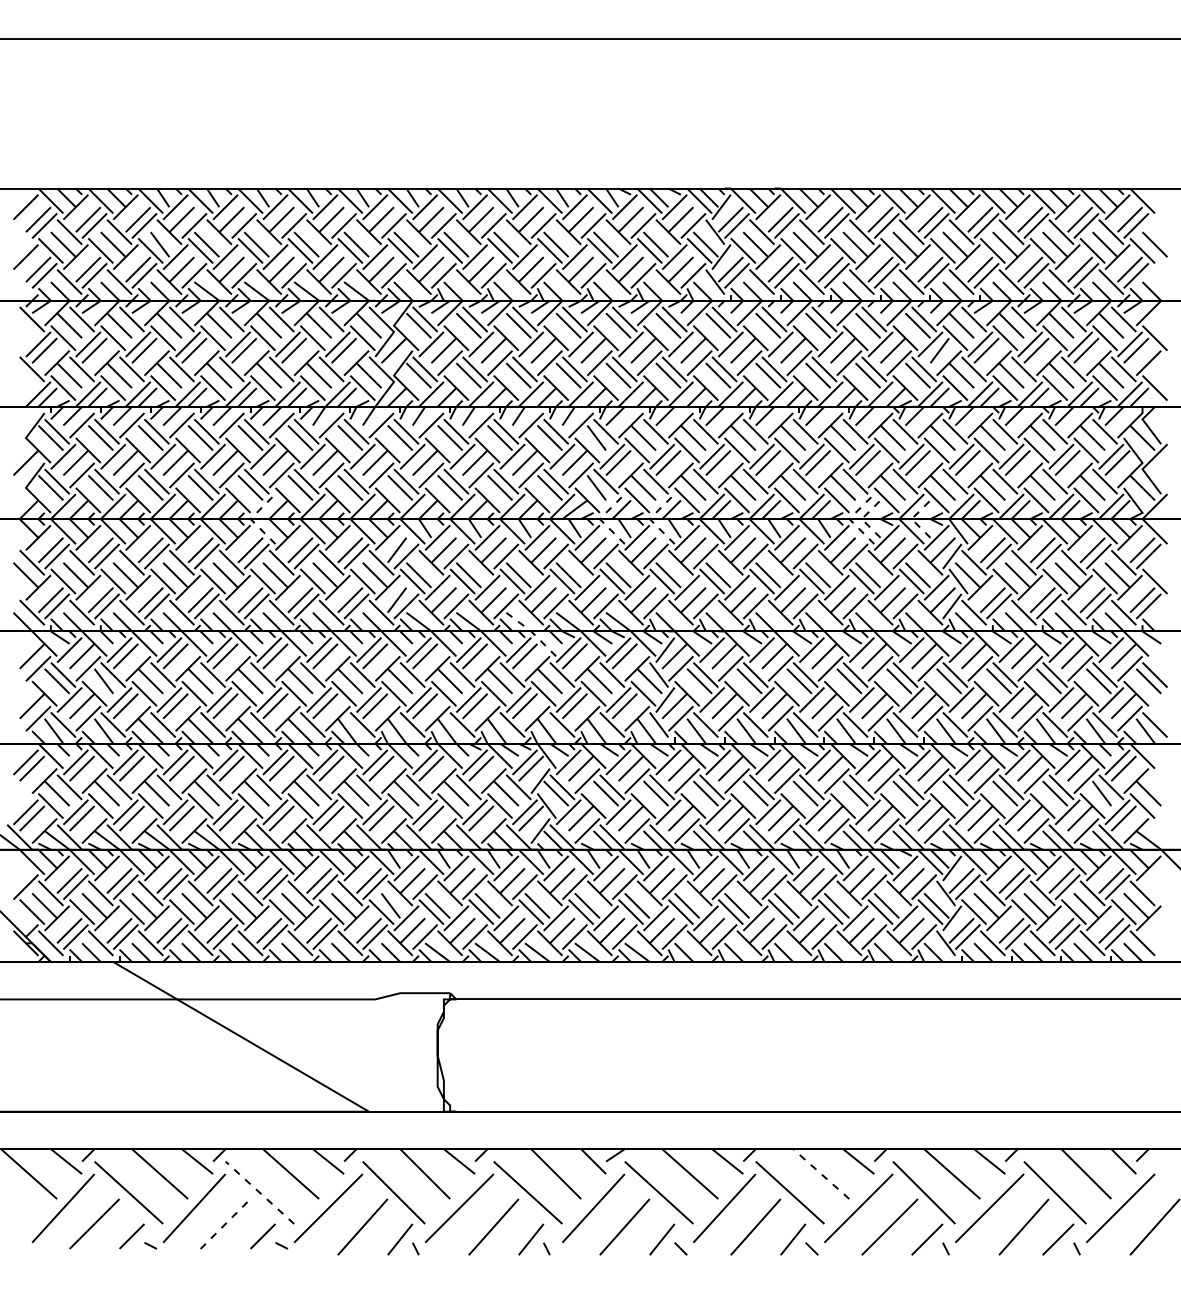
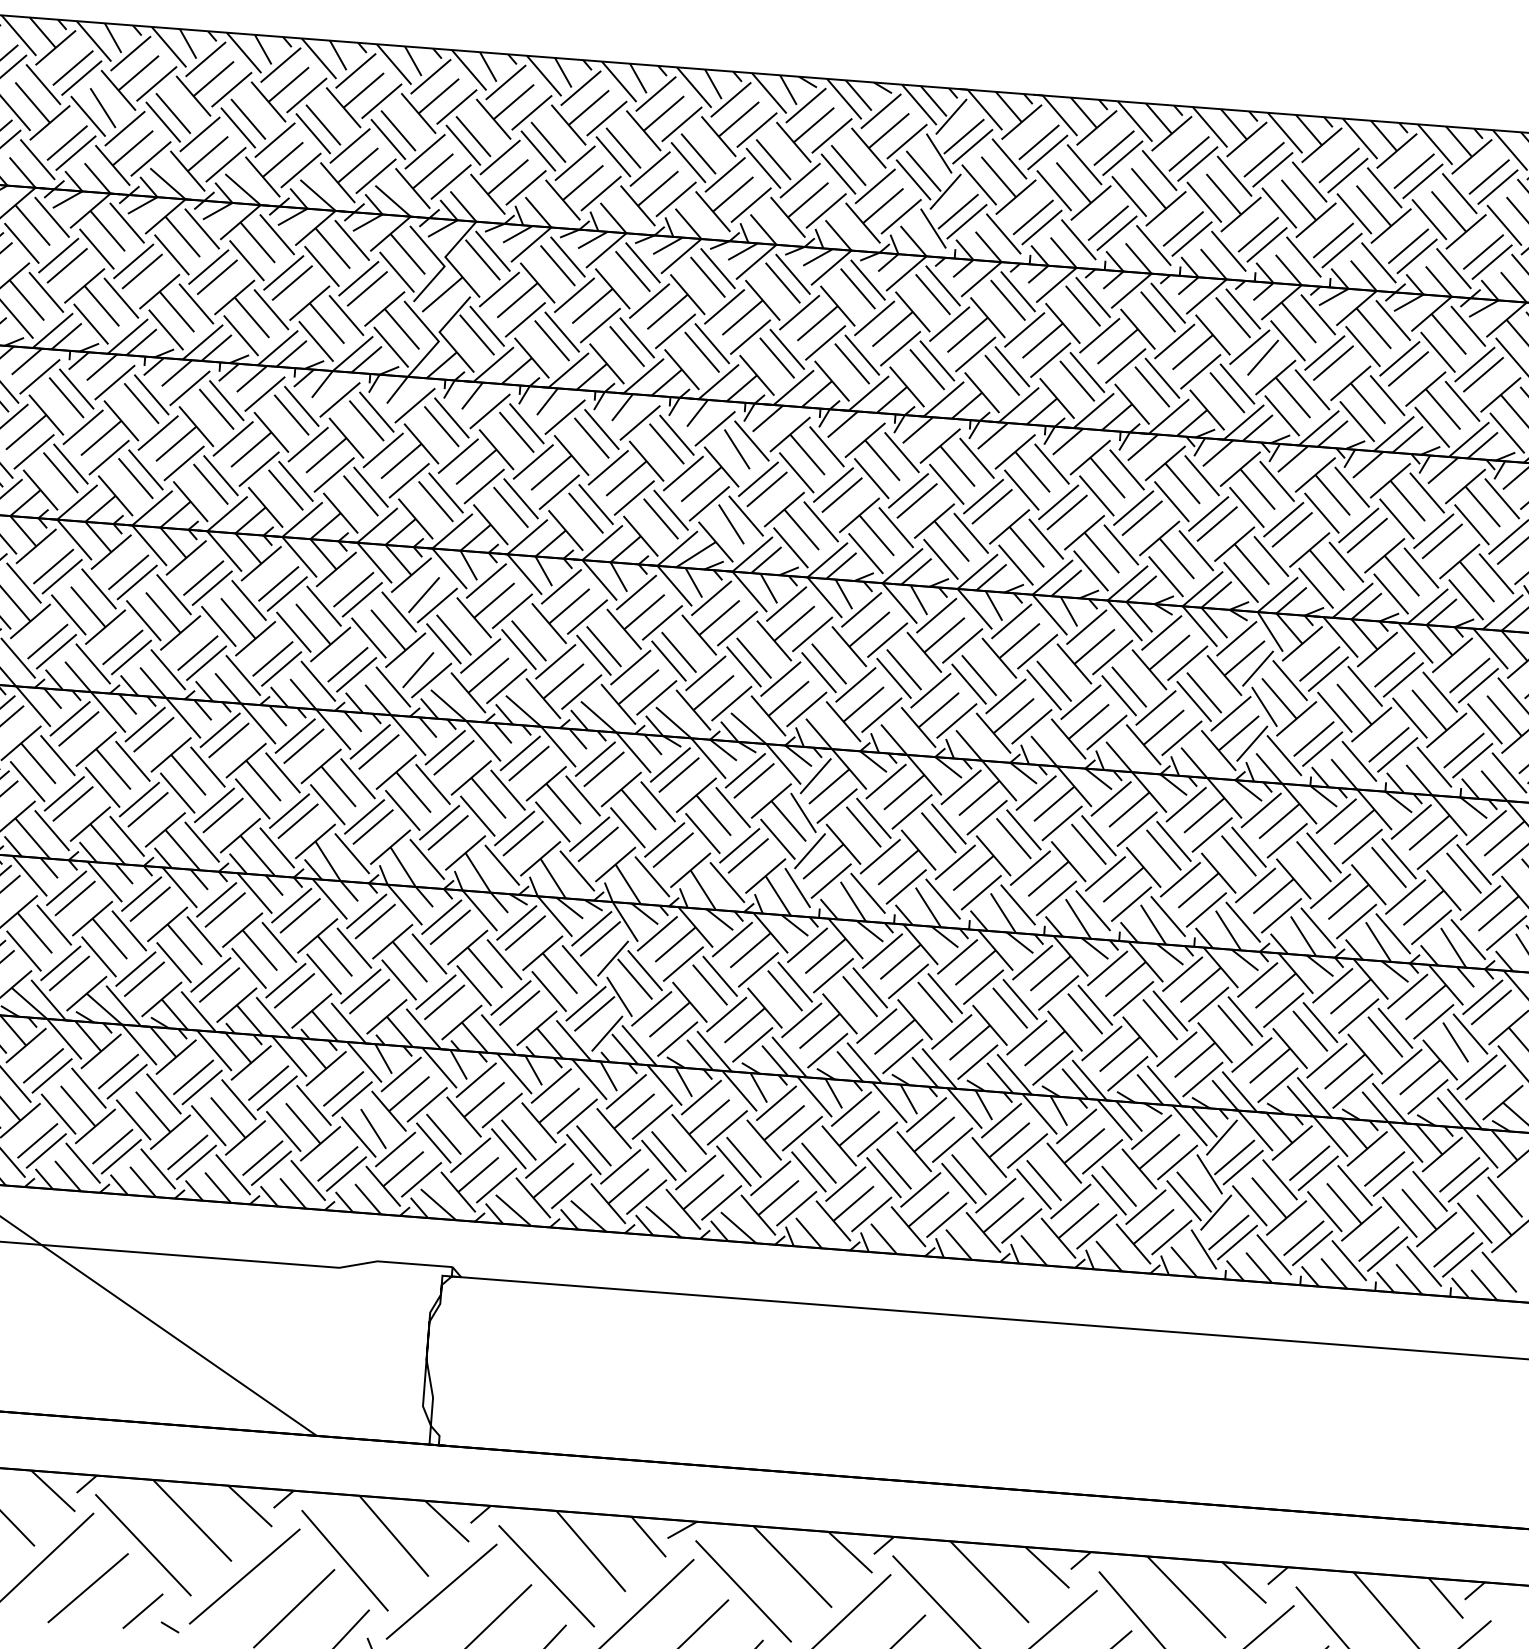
line: (250, 519) -> (207, 531), dashed -> solid
line: (599, 519) -> (731, 572), dashed -> solid
line: (649, 519) -> (807, 577), dashed -> solid
line: (849, 519) -> (1107, 601), dashed -> solid
line: (861, 519) -> (1125, 602), dashed -> solid
line: (911, 519) -> (1201, 608), dashed -> solid
line: (531, 632) -> (616, 734), dashed -> solid
line: (821, 1174) -> (989, 1582), dashed -> solid
line: (259, 1192) -> (142, 1544), dashed -> solid
line: (225, 1223) -> (88, 1587), dashed -> solid

